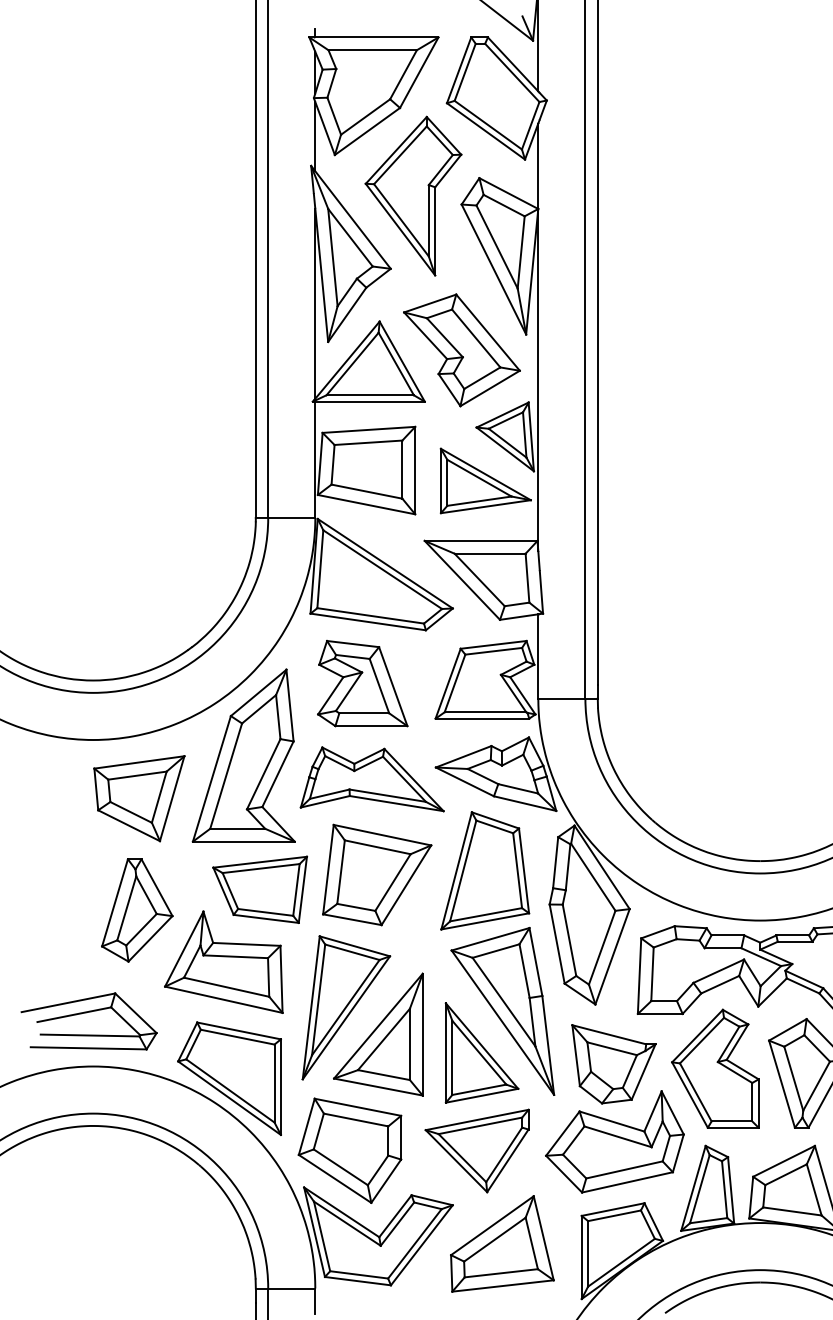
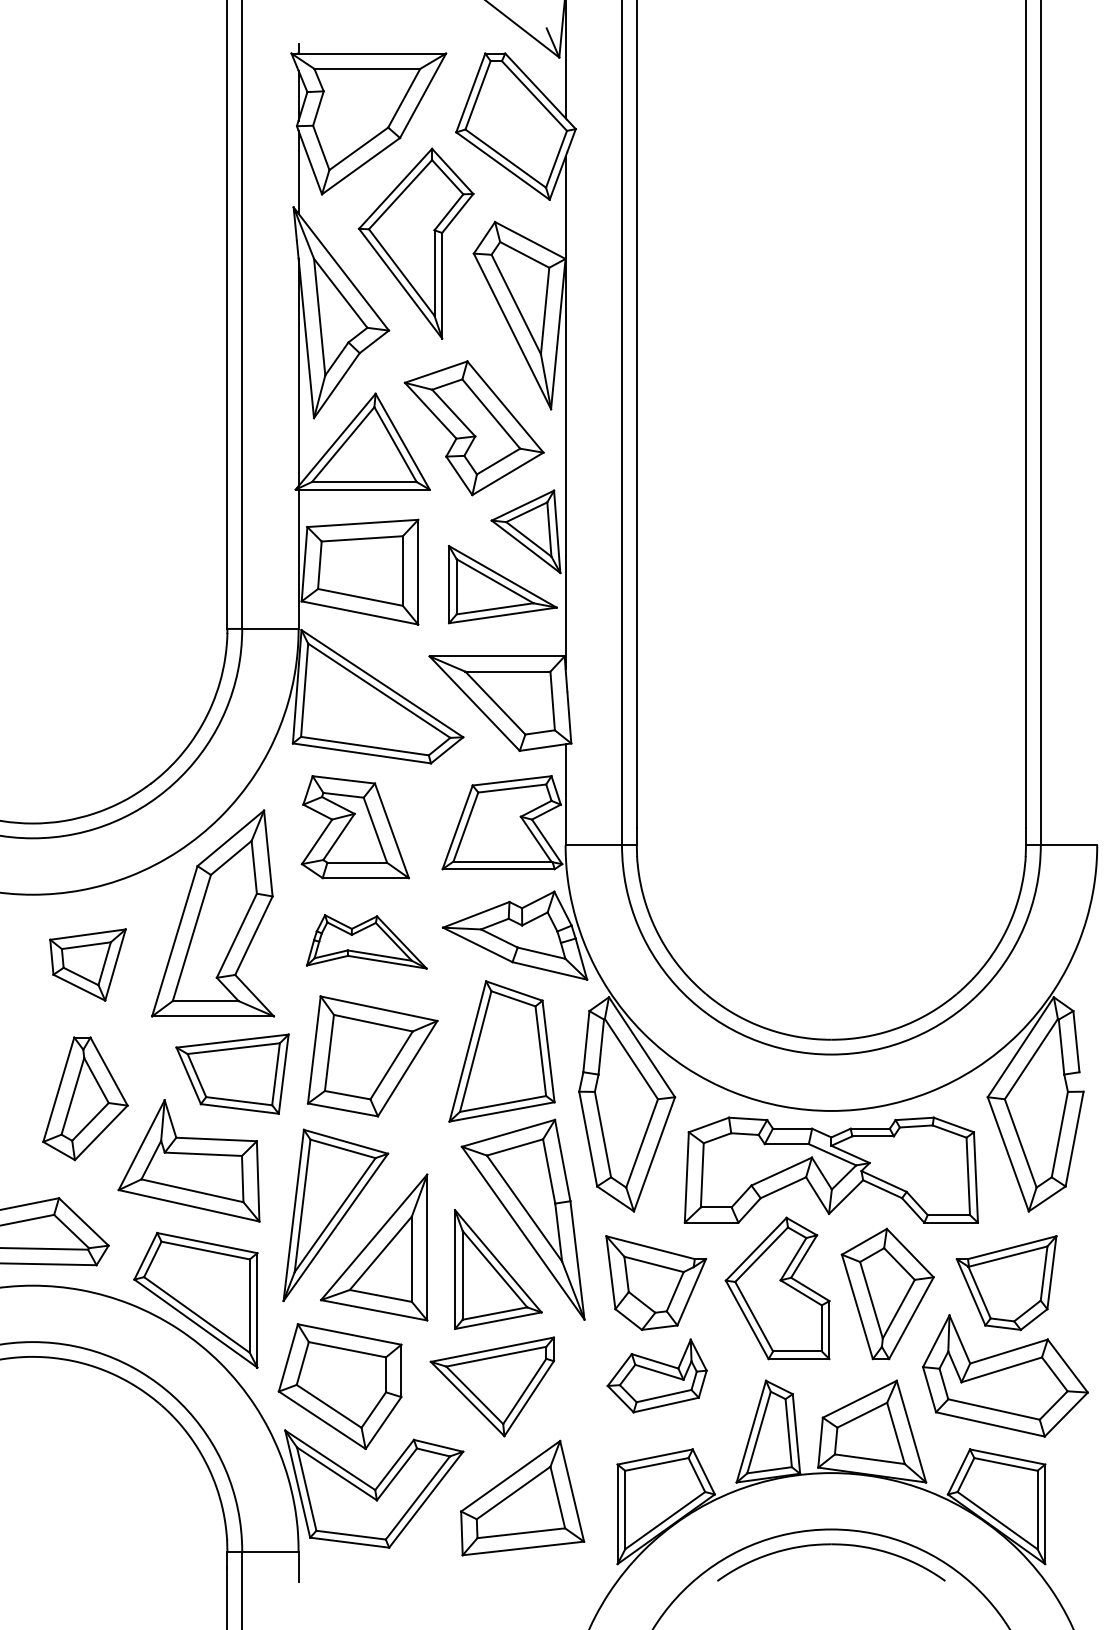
part: (372, 779) -> (366, 941), size x0.7
part: (138, 798) -> (87, 964), size x0.7
part: (614, 1141) -> (656, 1375), size x0.6

